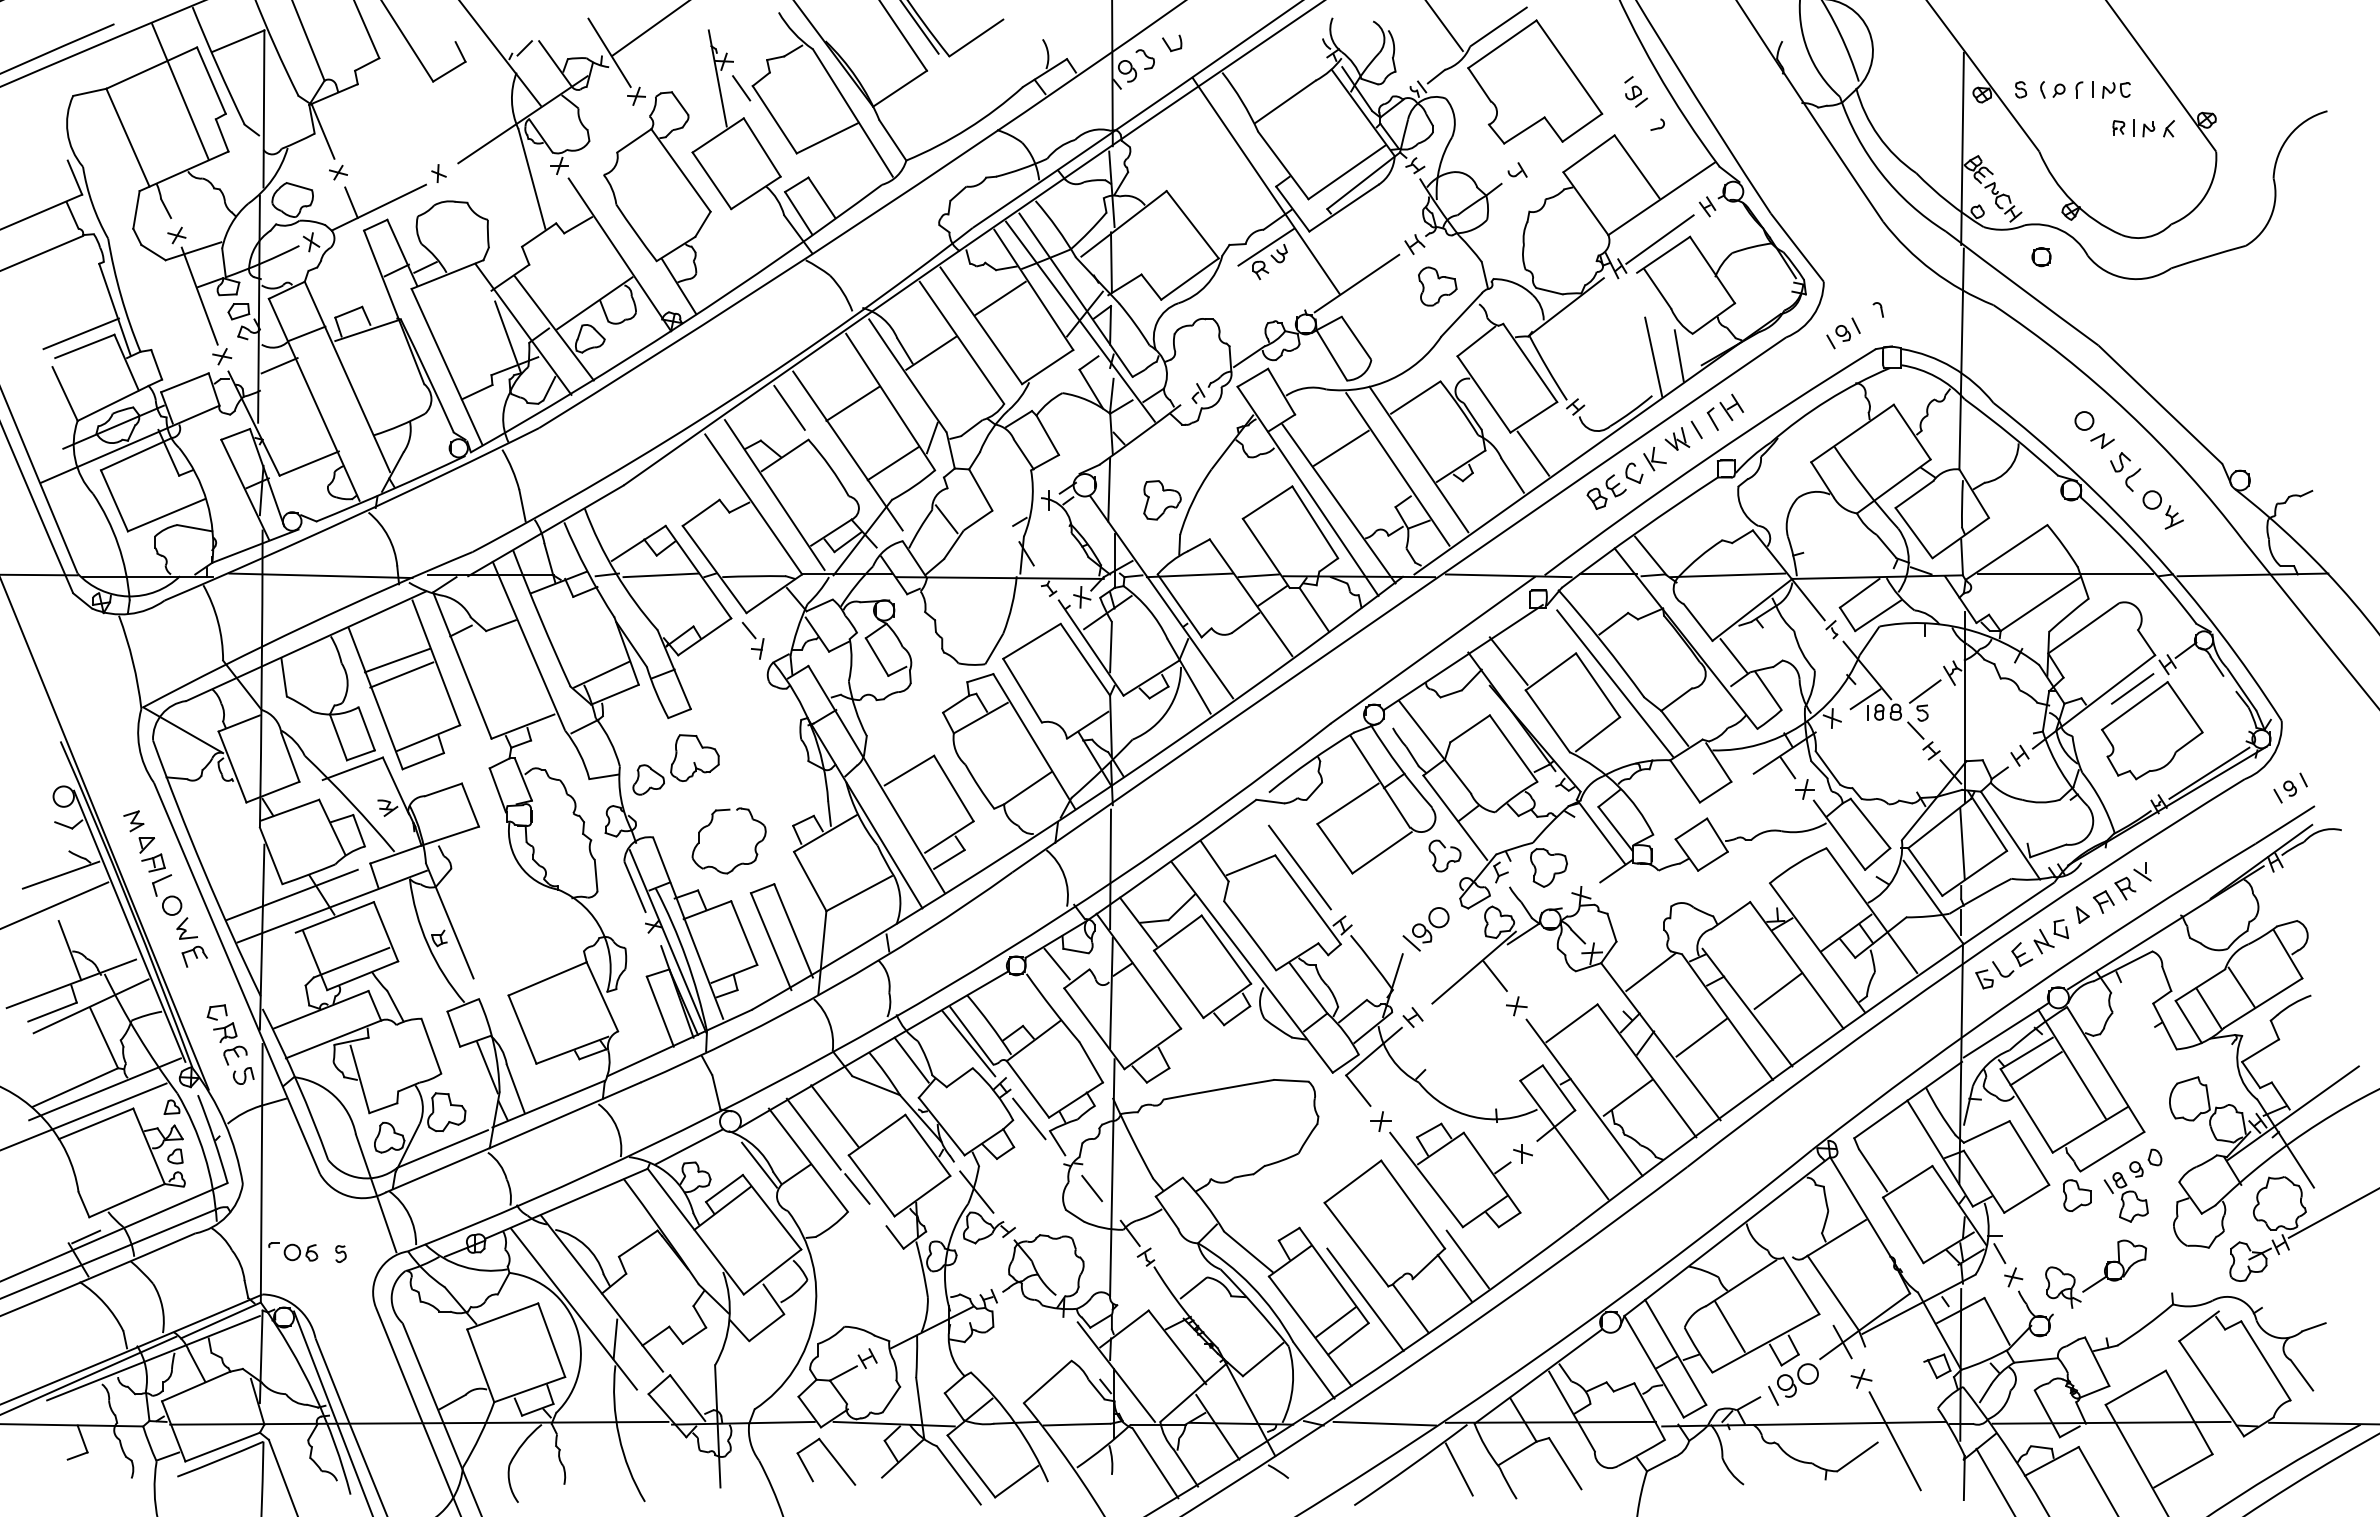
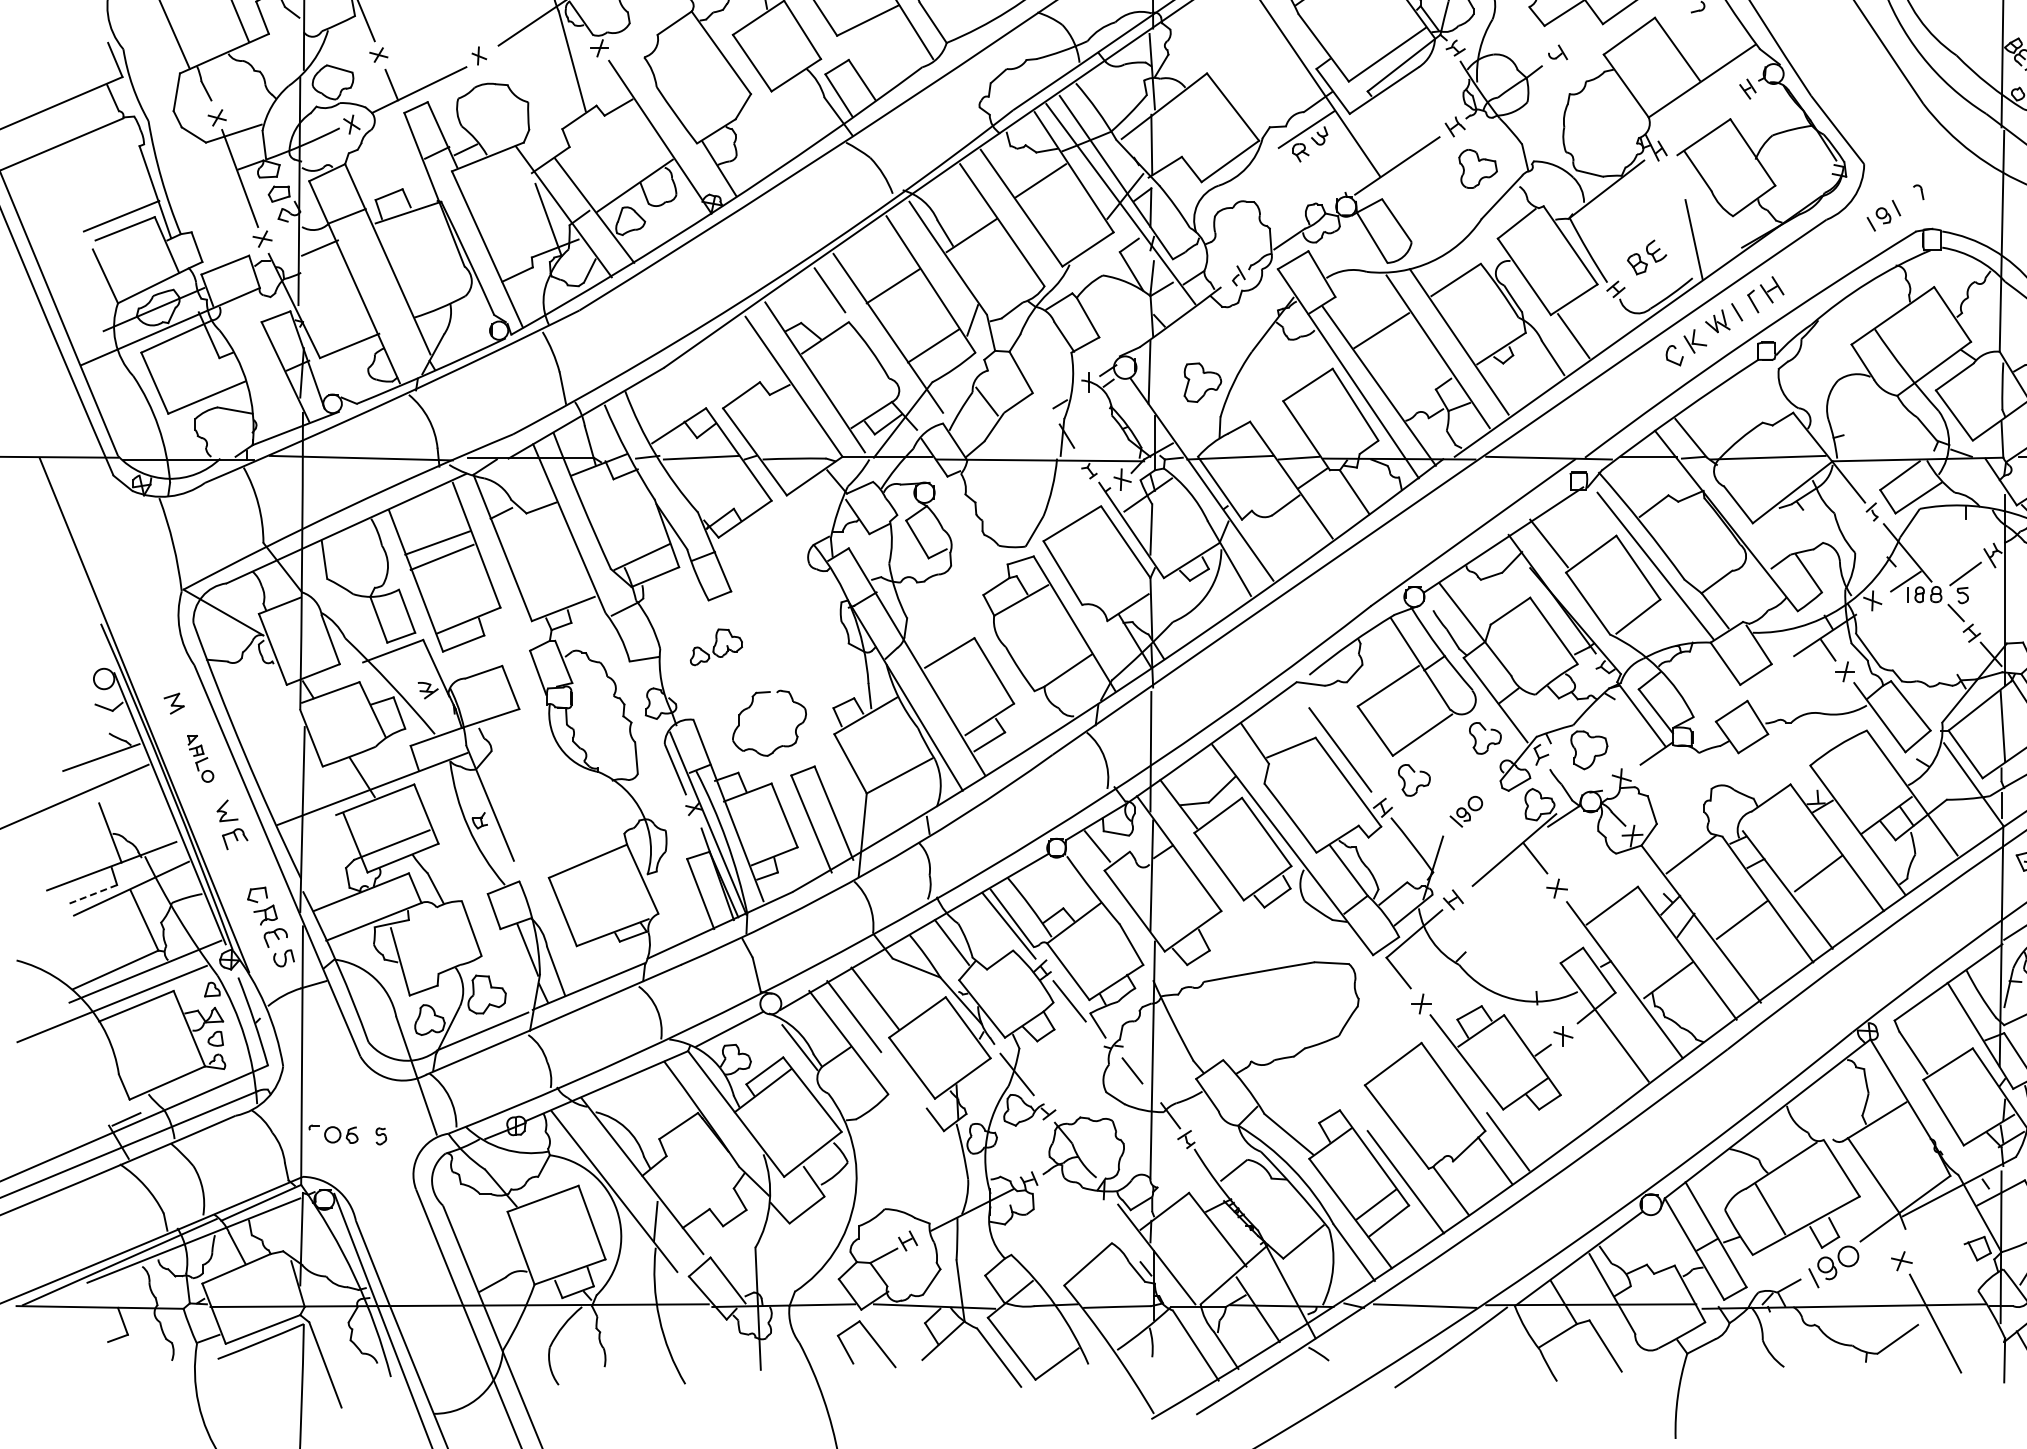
line: (1659, 239) -> (1699, 121), removed
line: (1678, 355) -> (1718, 237), removed
part: (1606, 491) -> (1646, 256), moved
part: (752, 640) -> (792, 522), removed
line: (1733, 656) -> (1773, 538), removed
part: (675, 764) -> (715, 646), size x0.6
part: (160, 876) -> (200, 758), size x0.6
part: (1373, 890) -> (1413, 772), added
line: (291, 894) -> (331, 776), removed
part: (1425, 929) -> (1465, 811), size x0.7
line: (52, 1012) -> (92, 894), solid -> dashed
line: (857, 1188) -> (897, 1070), removed
line: (1842, 1341) -> (1882, 1223), removed
line: (1458, 1469) -> (1498, 1351), removed

